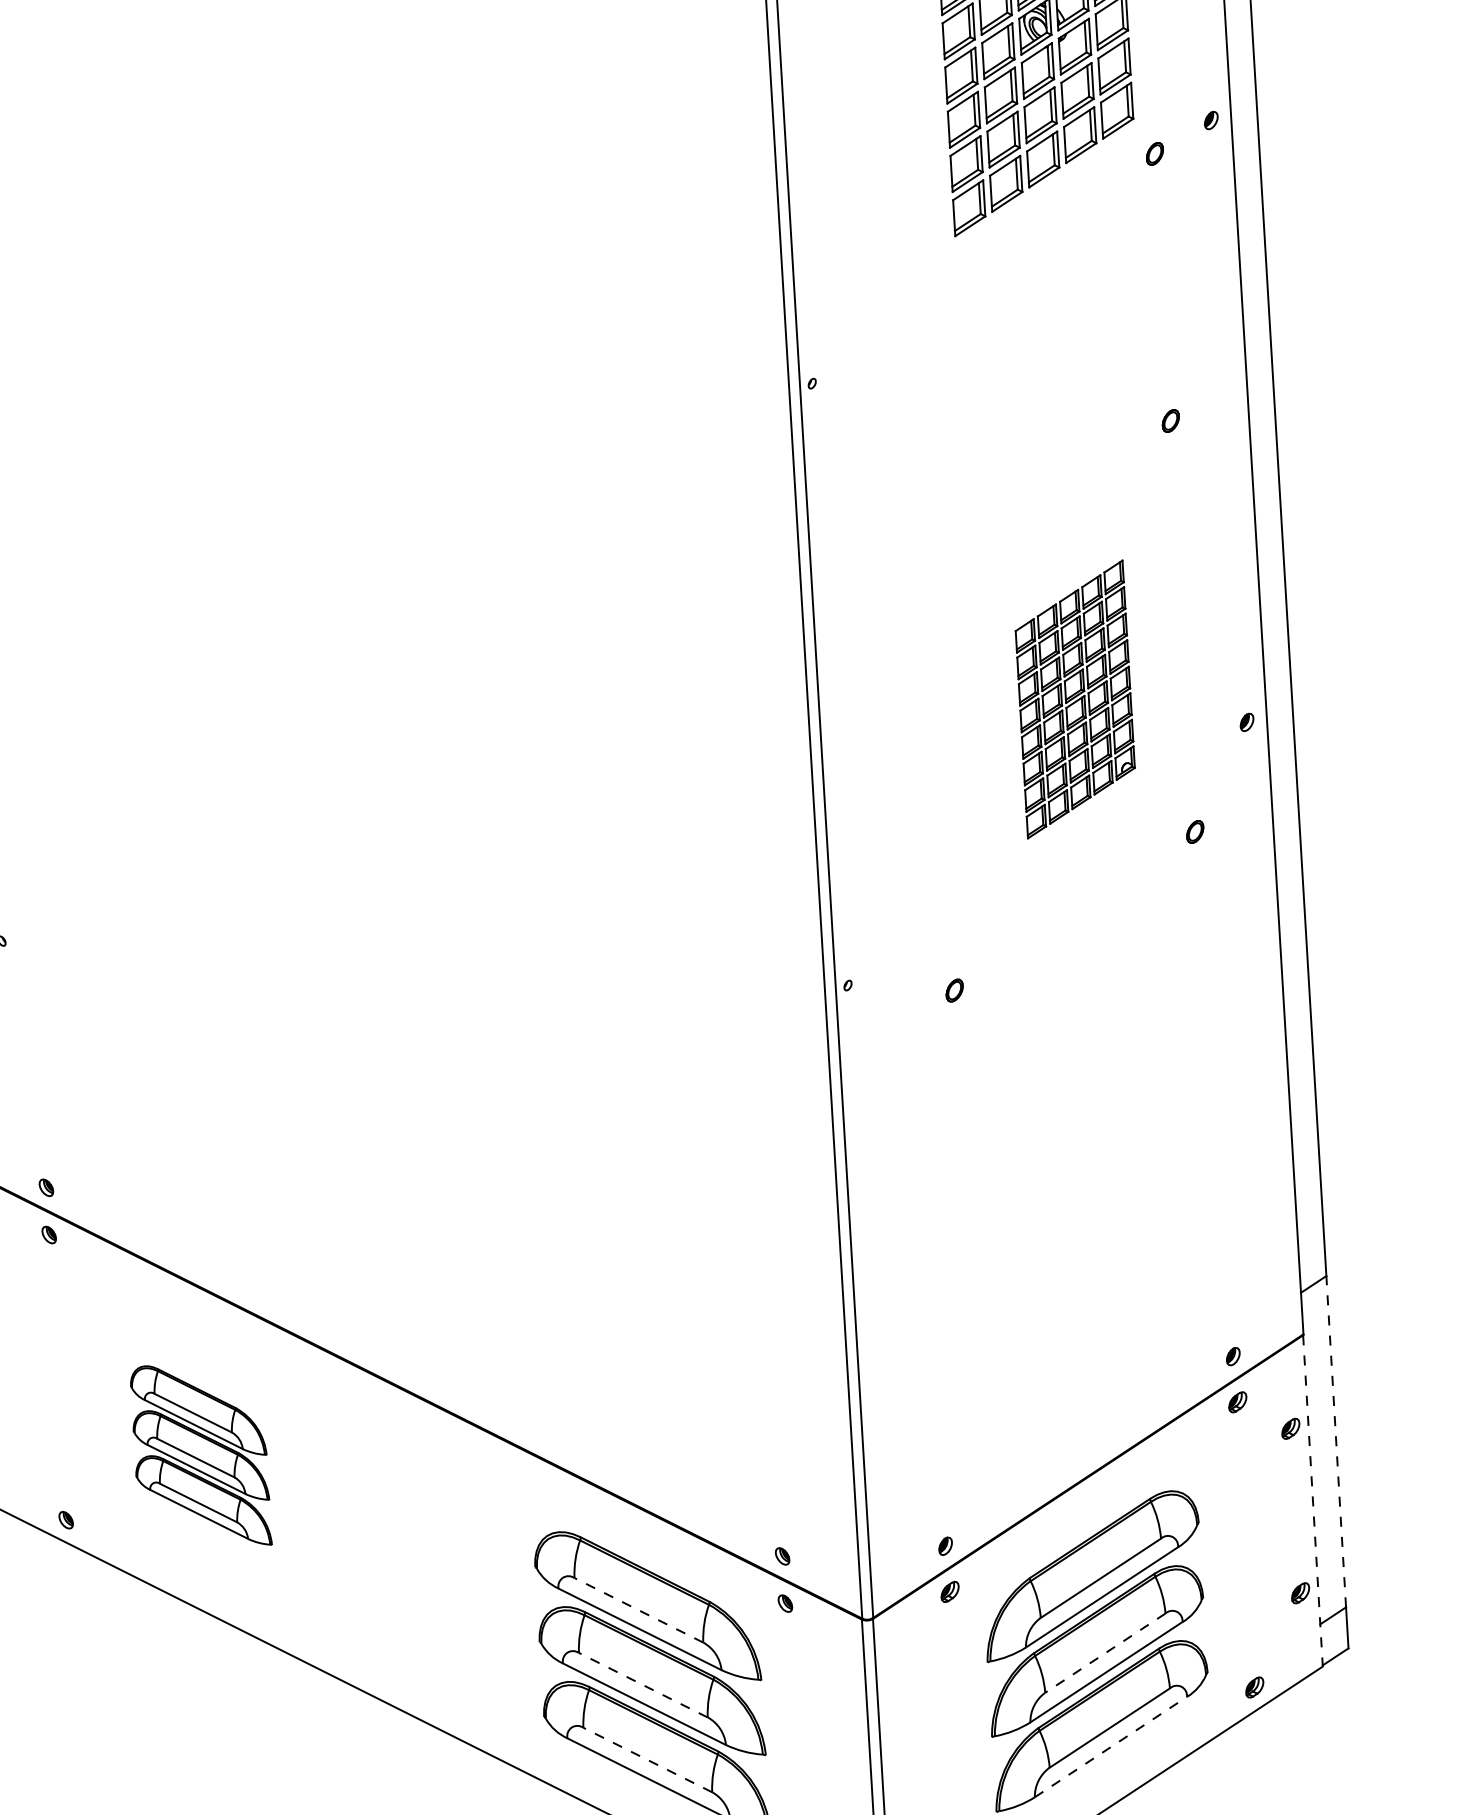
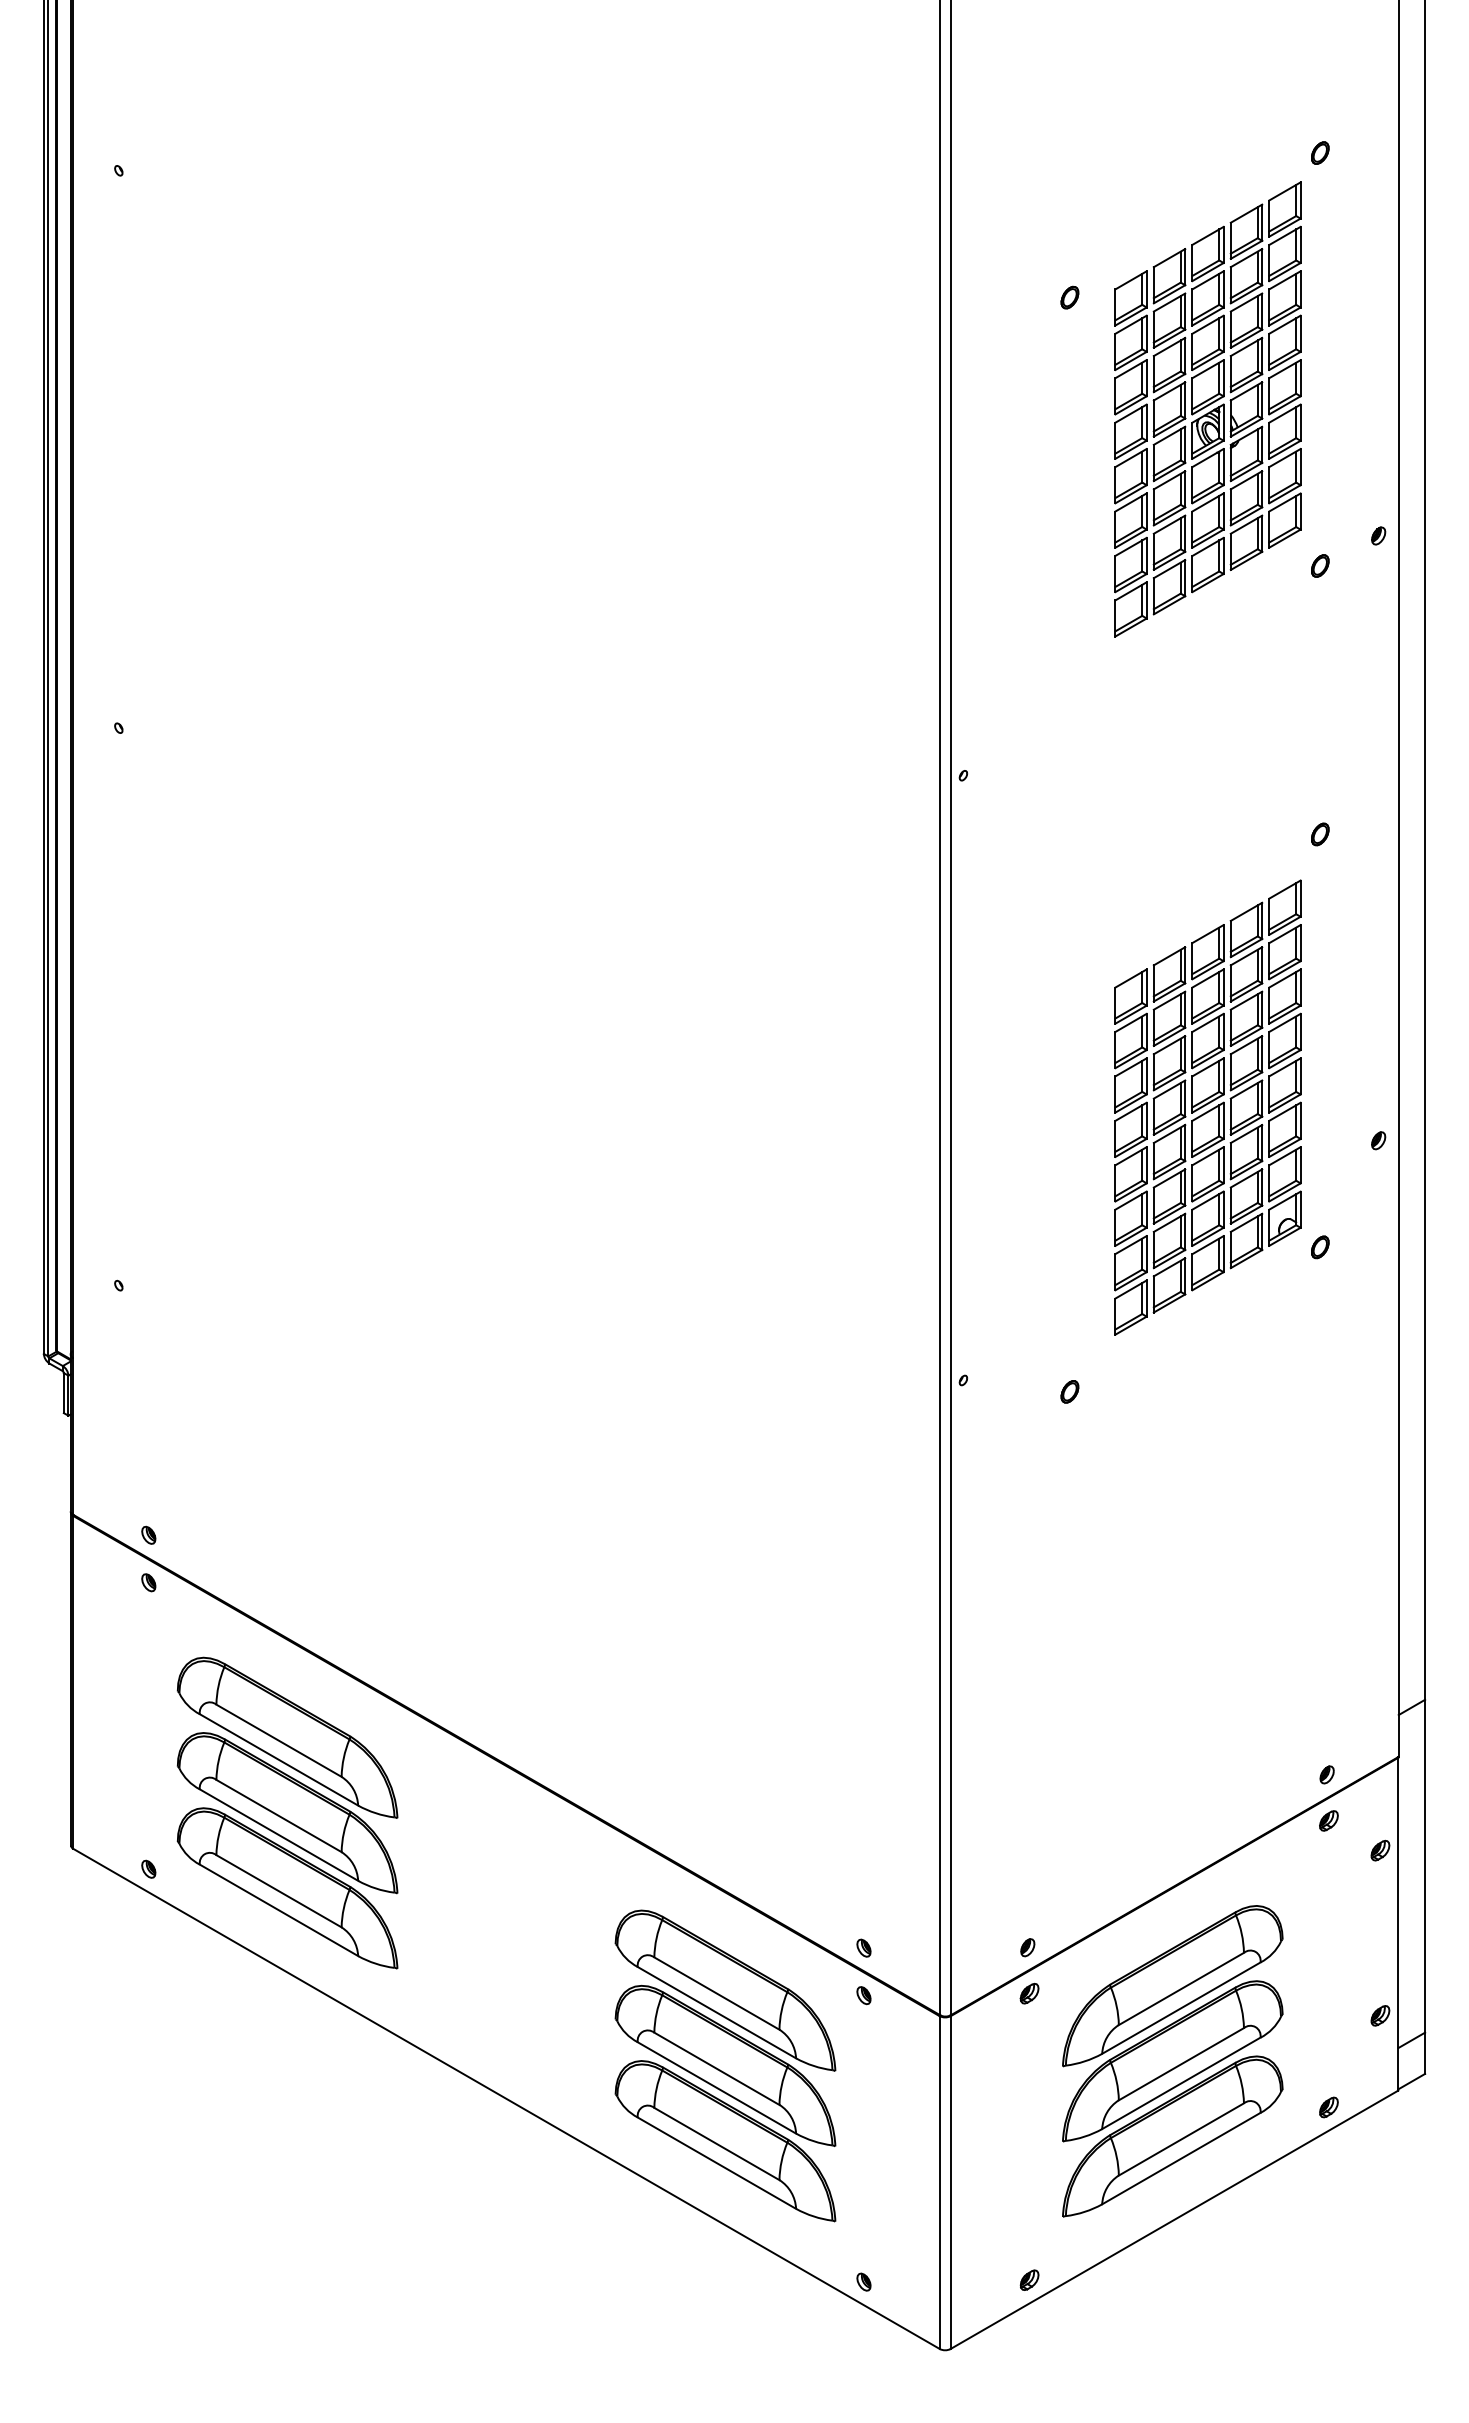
part: (1074, 699) -> (1207, 1107), size x1.67
line: (1336, 1440) -> (1425, 1865), dashed -> solid
part: (200, 1455) -> (287, 1812), size x1.67
line: (1313, 1501) -> (1398, 1924), dashed -> solid
line: (638, 1610) -> (716, 1993), dashed -> solid
line: (1104, 1653) -> (1180, 2064), dashed -> solid
line: (642, 1684) -> (716, 2068), dashed -> solid
line: (1111, 1746) -> (1181, 2158), dashed -> solid
line: (647, 1759) -> (716, 2143), dashed -> solid

